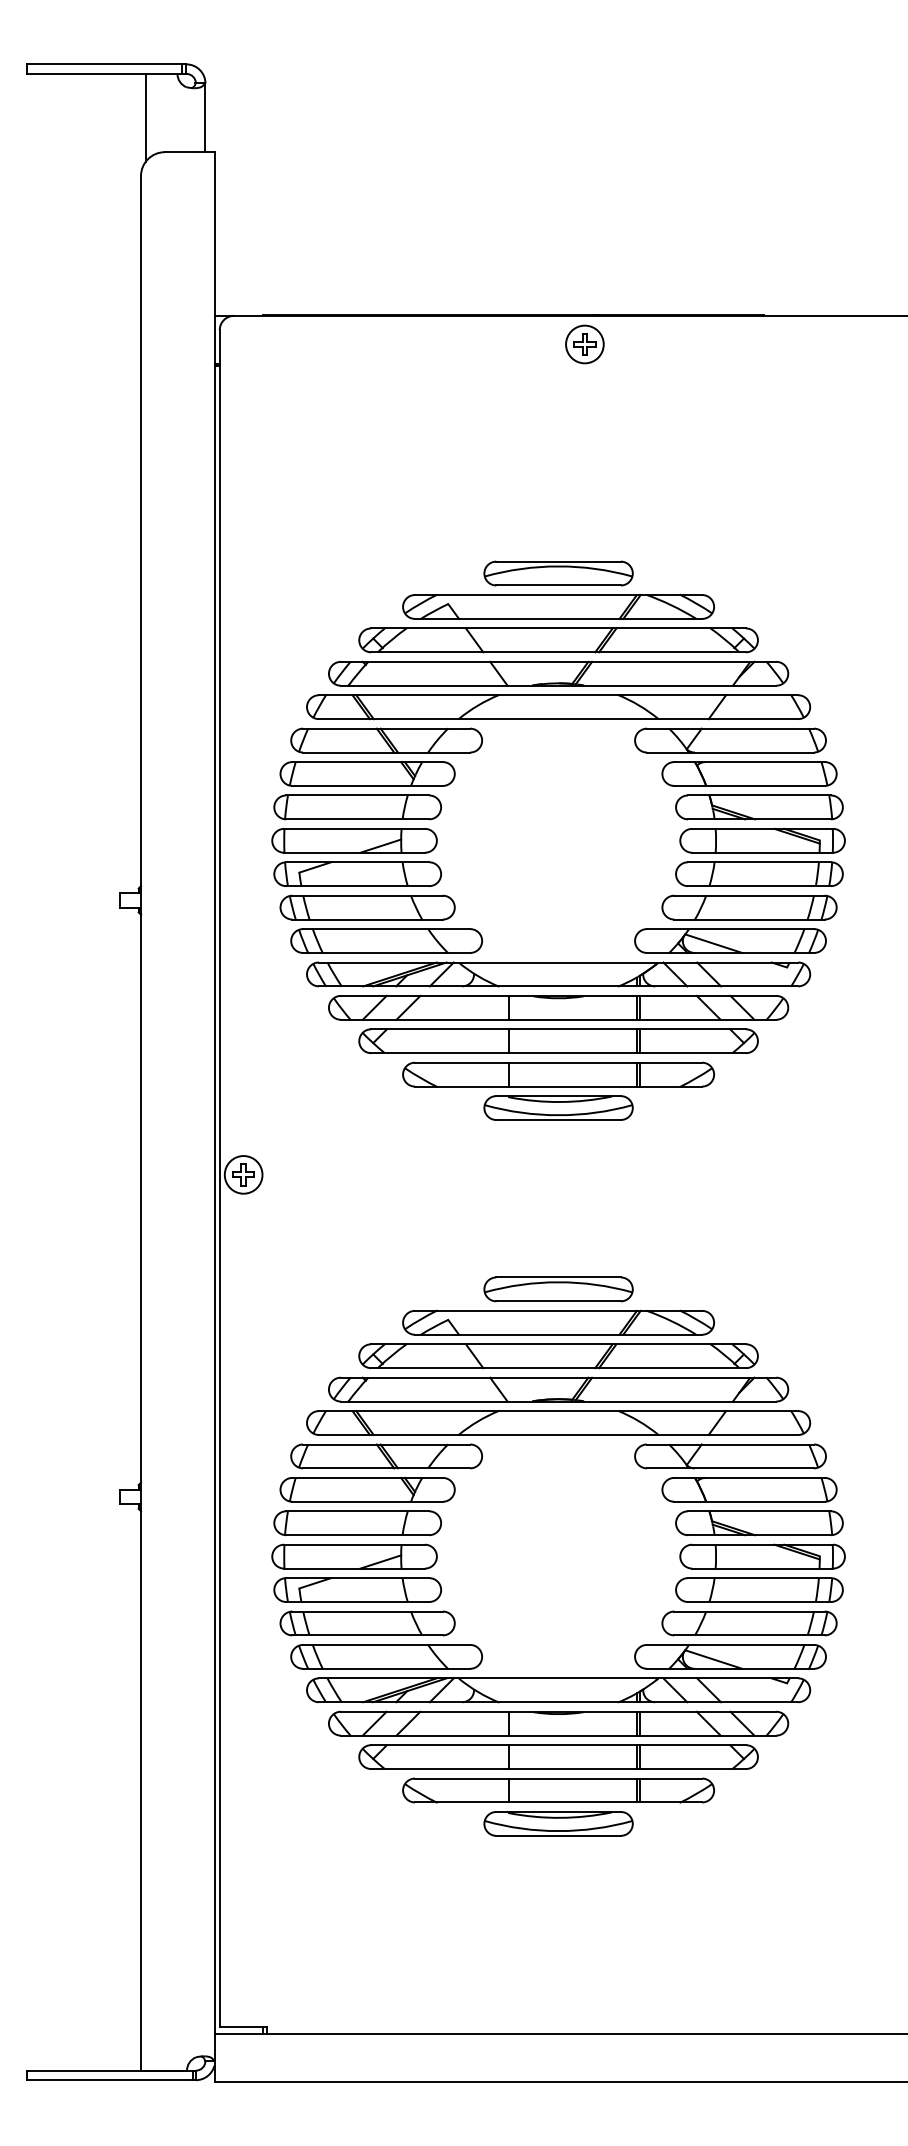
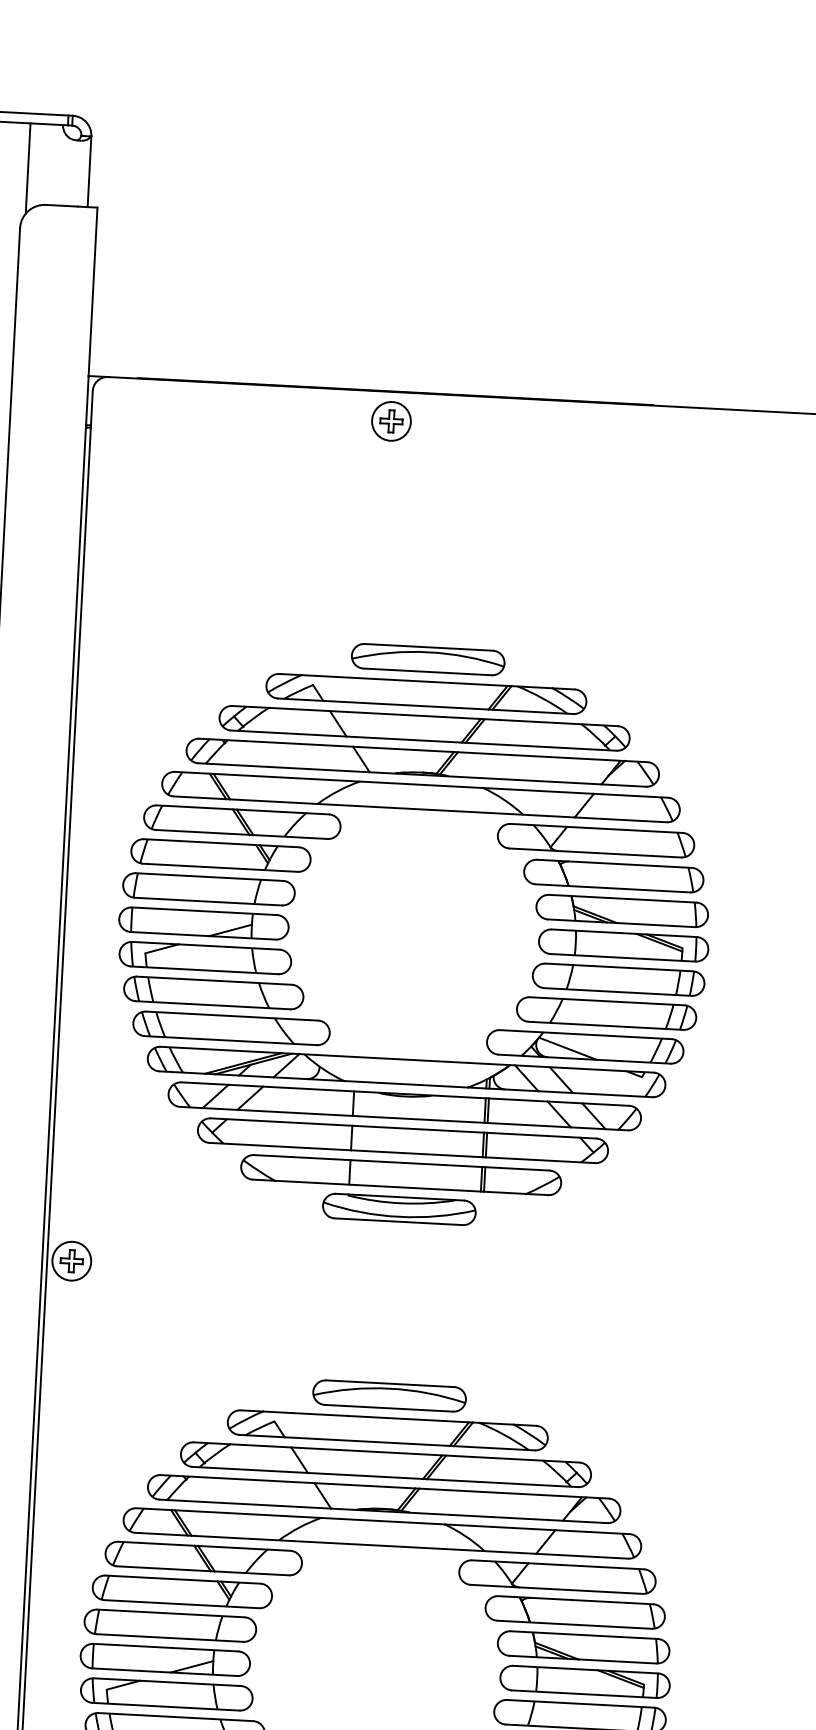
part: (584, 344) -> (391, 421), moved

